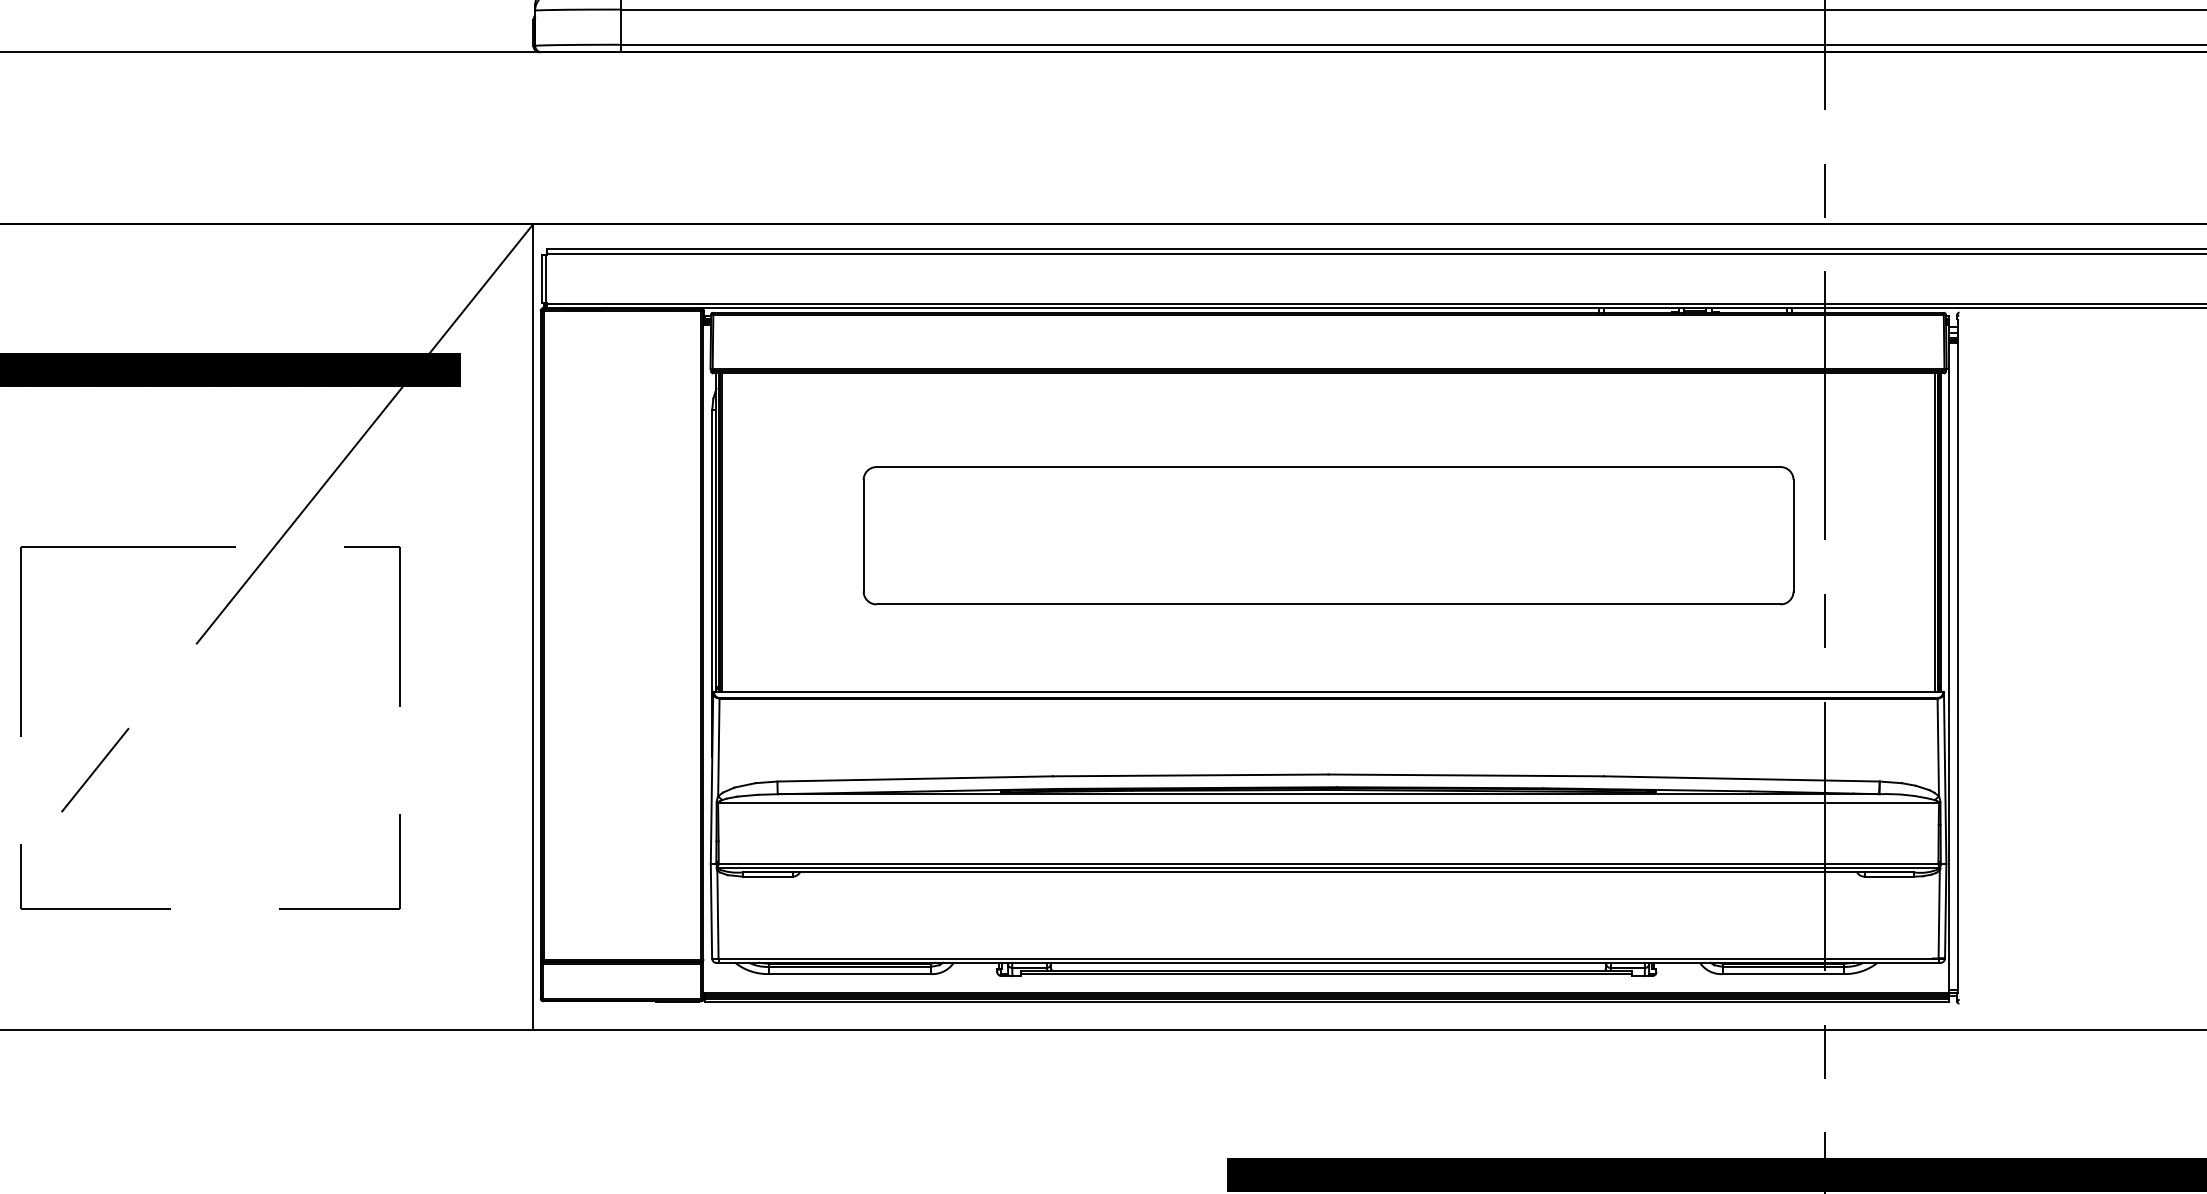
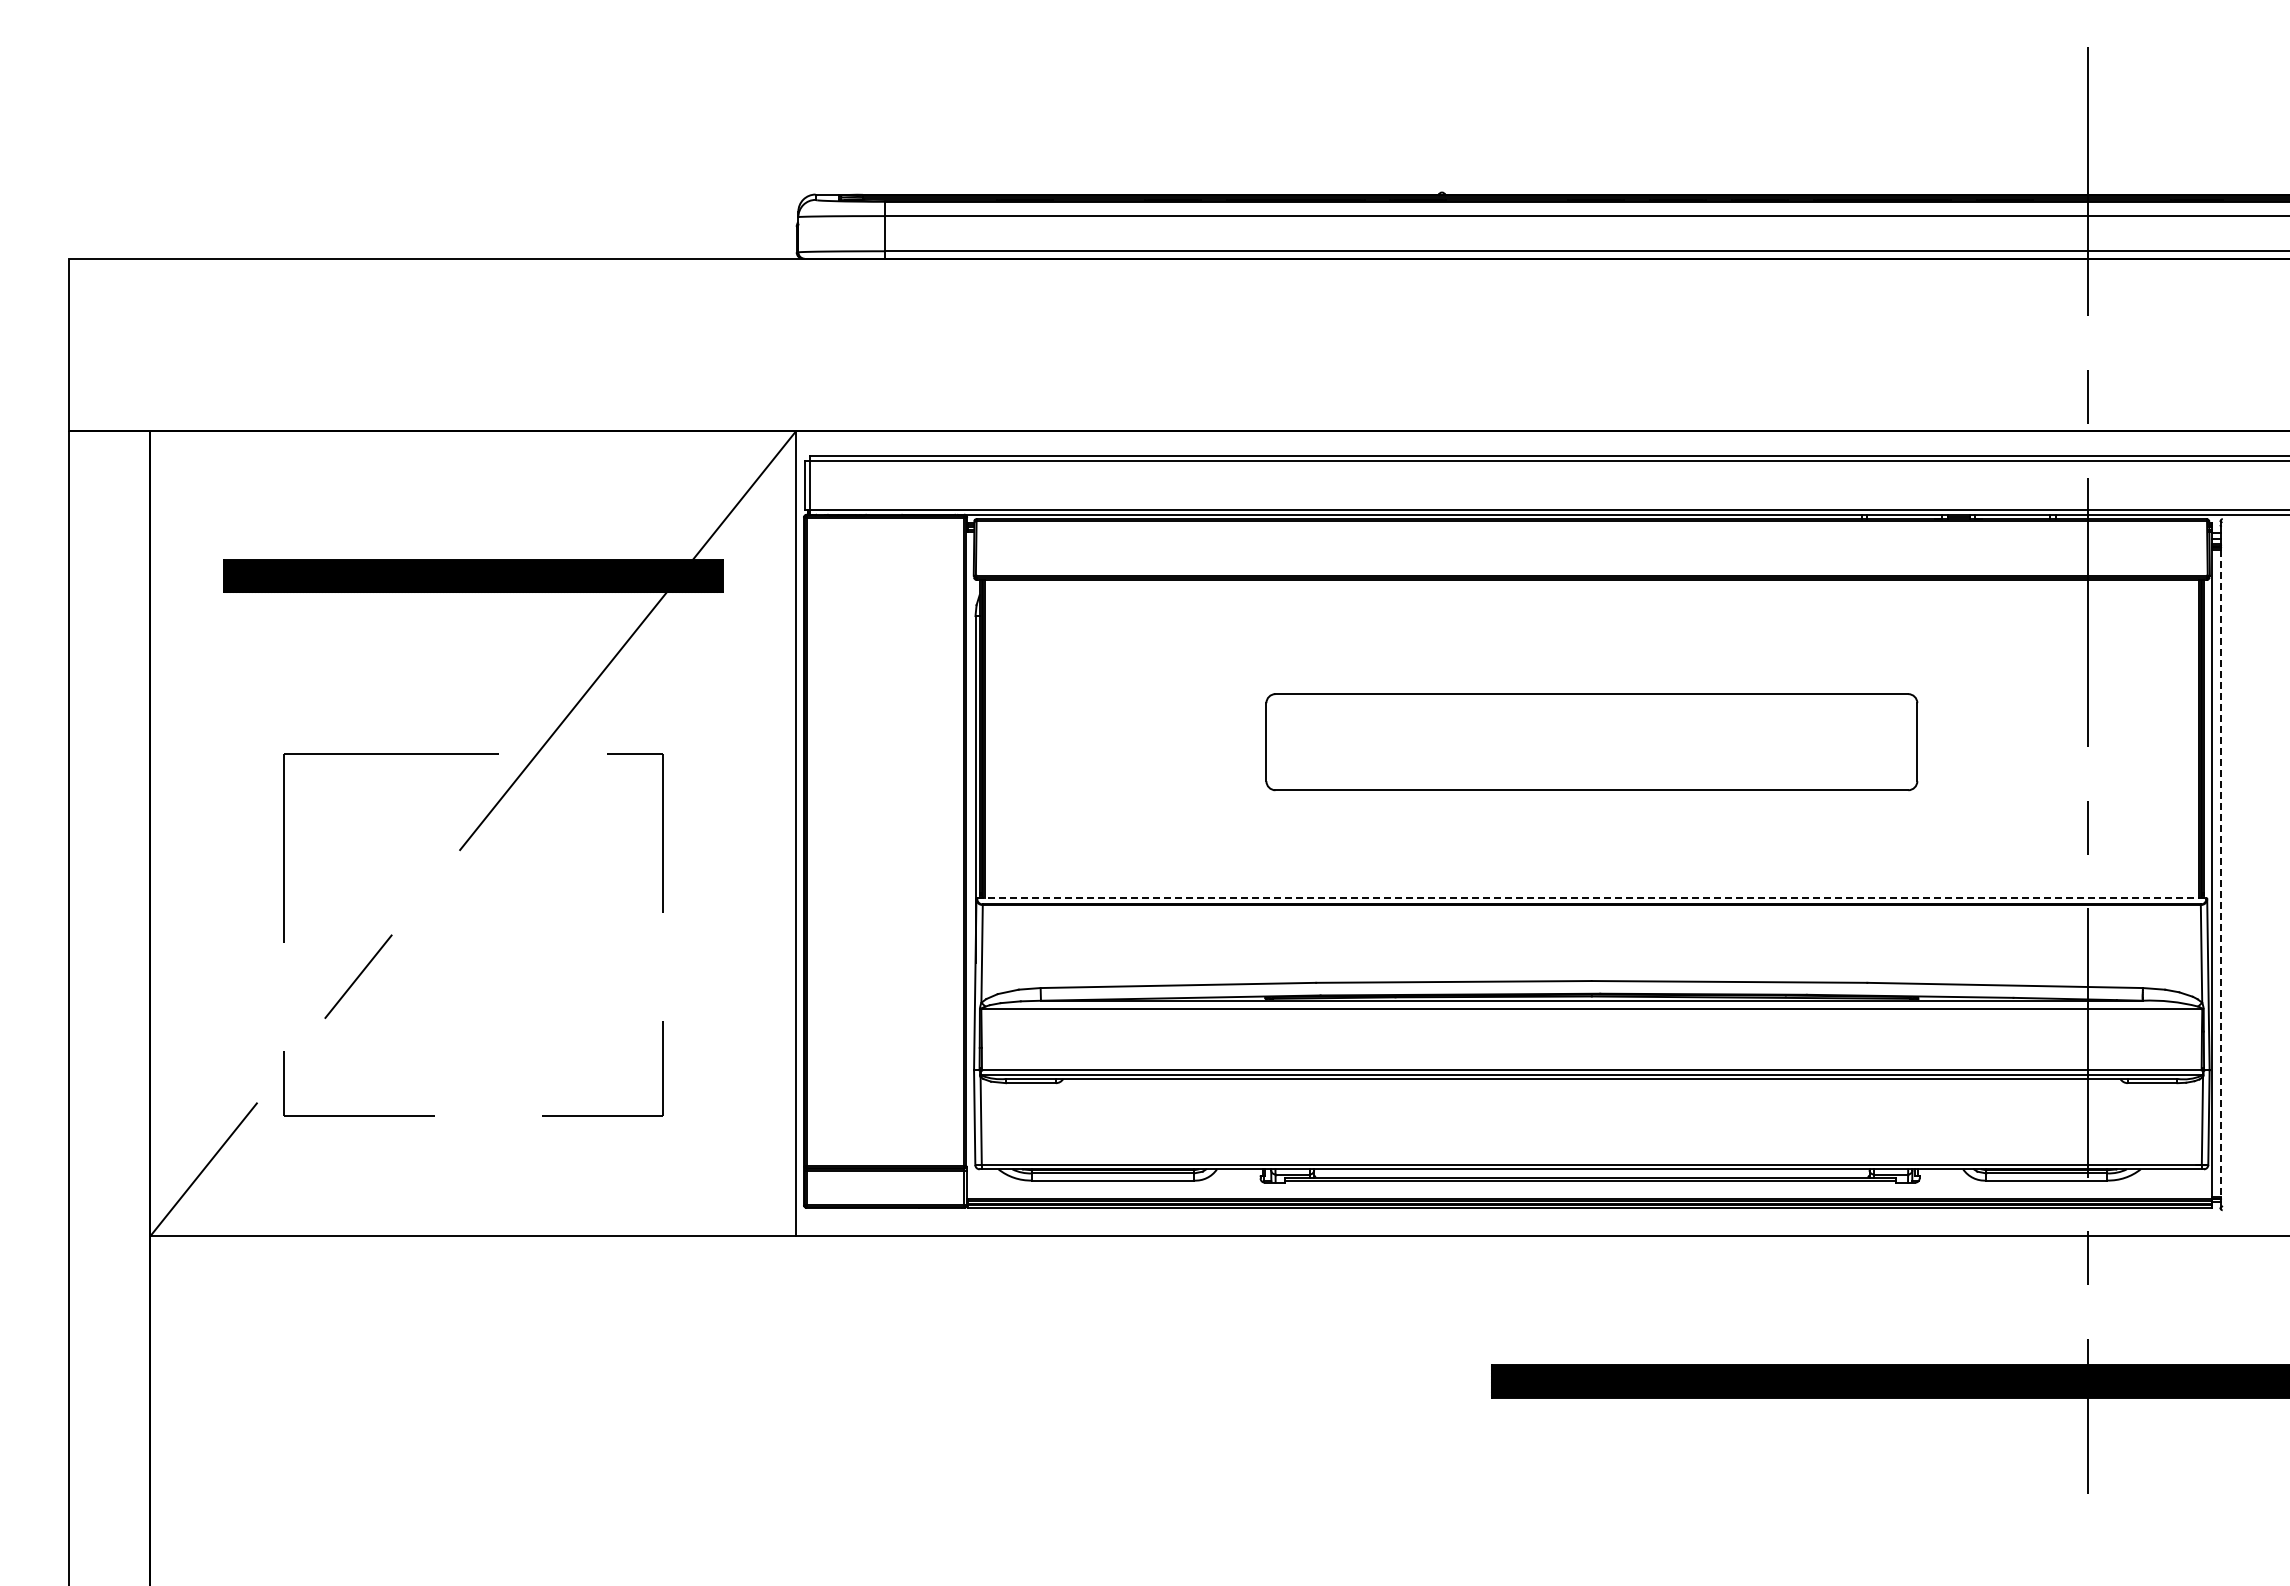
part: (1328, 534) -> (1591, 741), size x0.7
line: (1957, 666) -> (2220, 873), solid -> dashed
line: (1328, 691) -> (1591, 898), solid -> dashed

